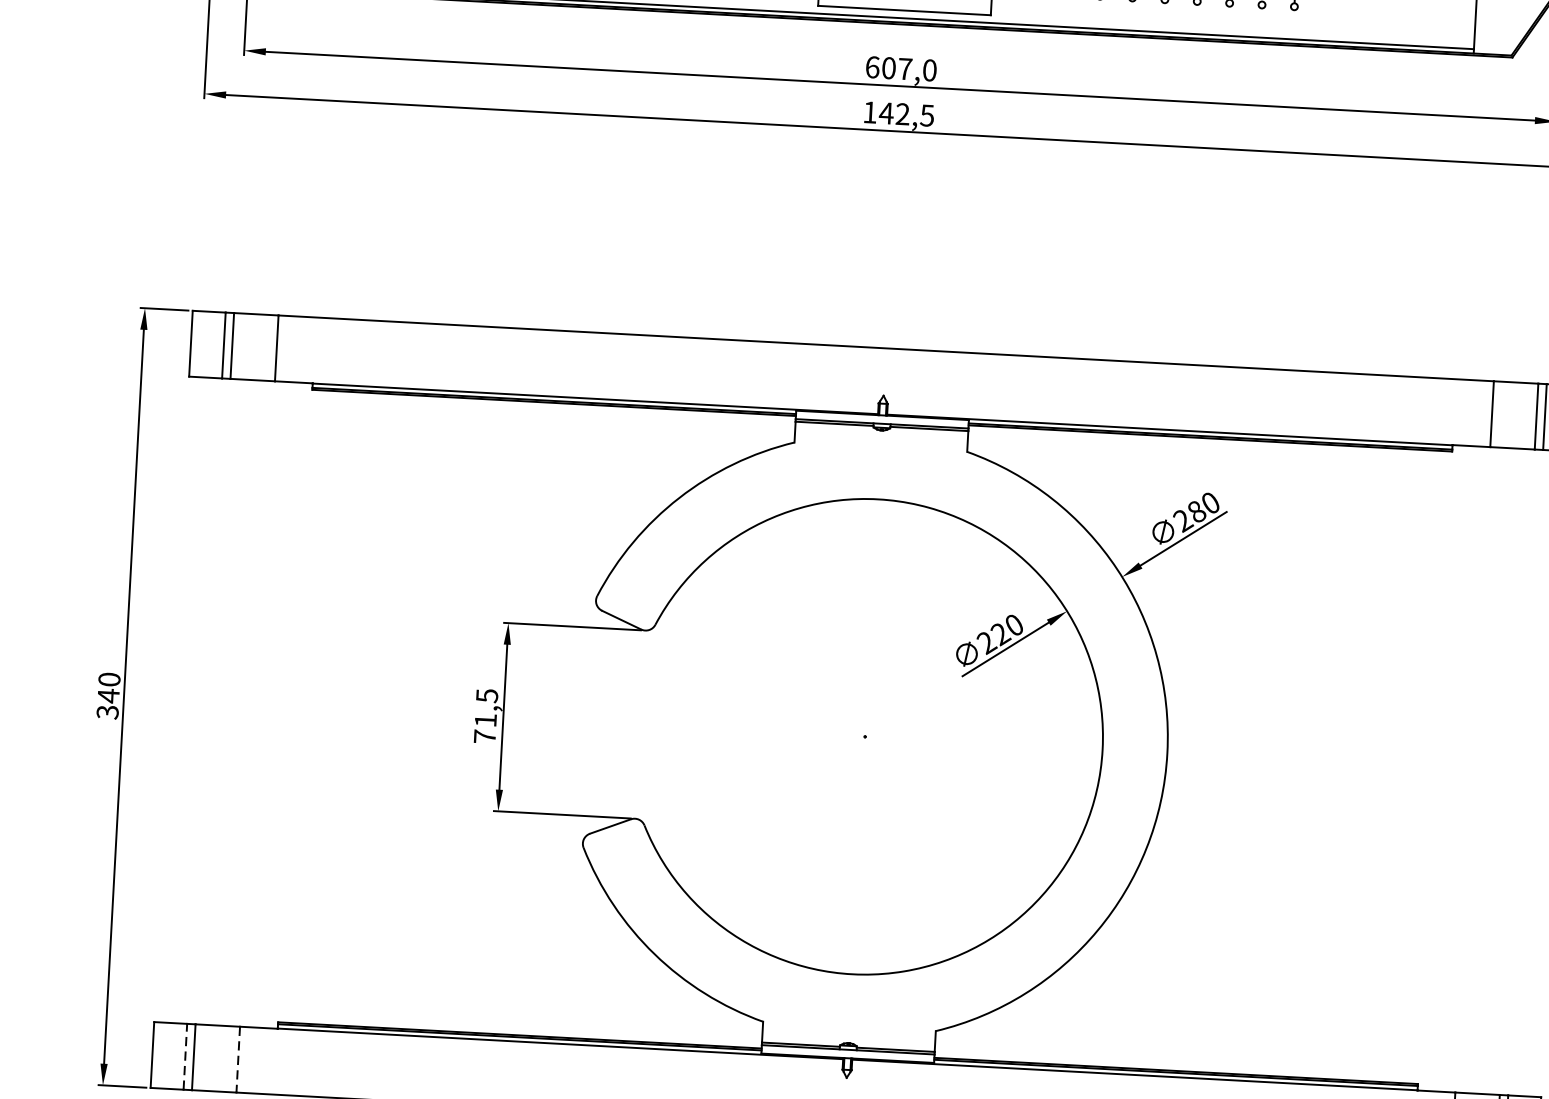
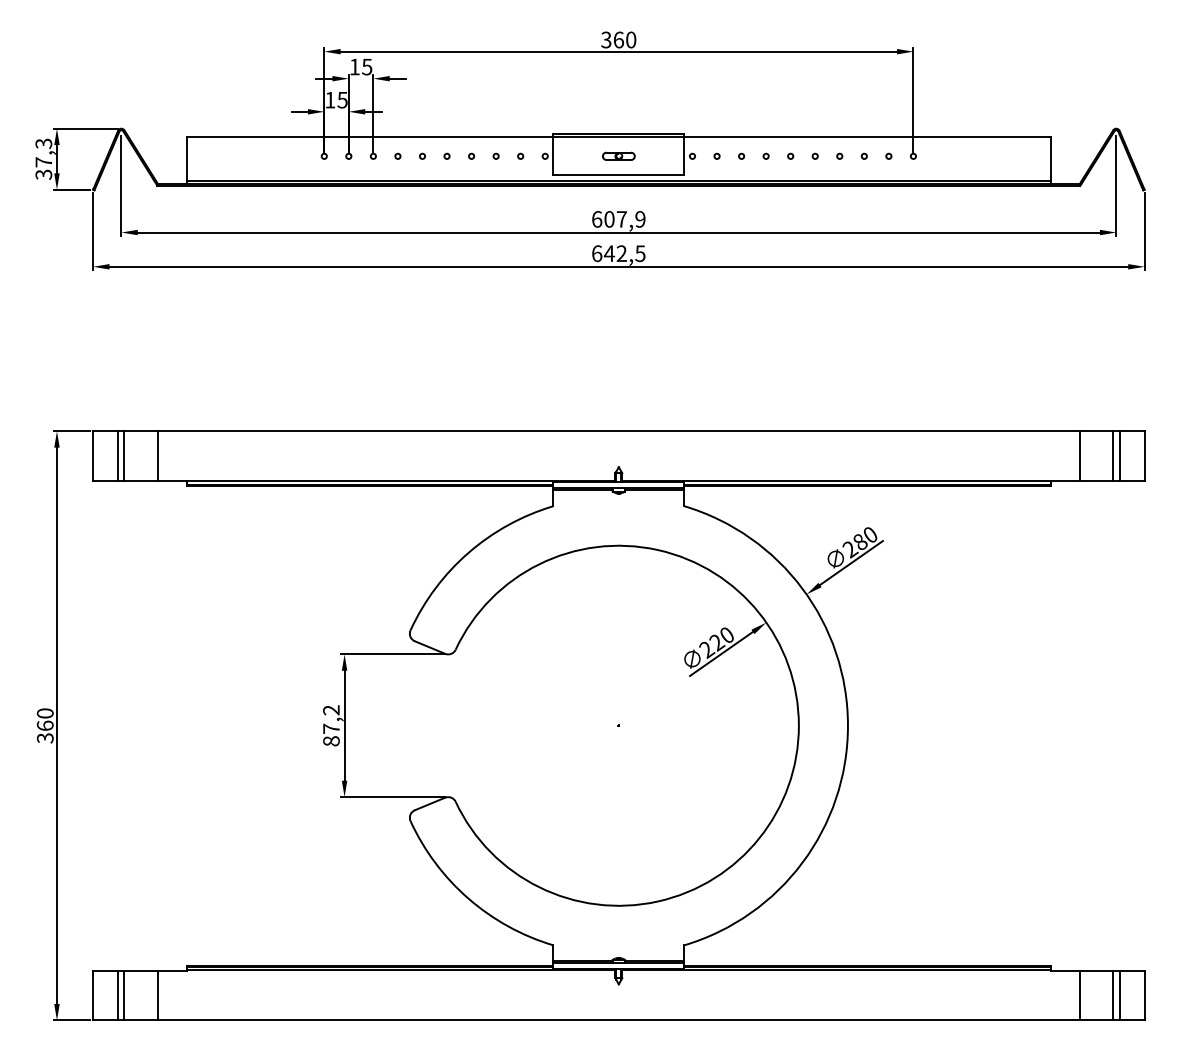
text: (929, 70) -> (640, 219), 607,0 -> 607,9
text: (870, 112) -> (597, 253), 142,5 -> 642,5
text: (107, 695) -> (44, 725), 340 -> 360
text: (486, 715) -> (331, 725), 71,5 -> 87,2
line: (185, 1056) -> (118, 995), dashed -> solid
line: (238, 1059) -> (158, 995), dashed -> solid

